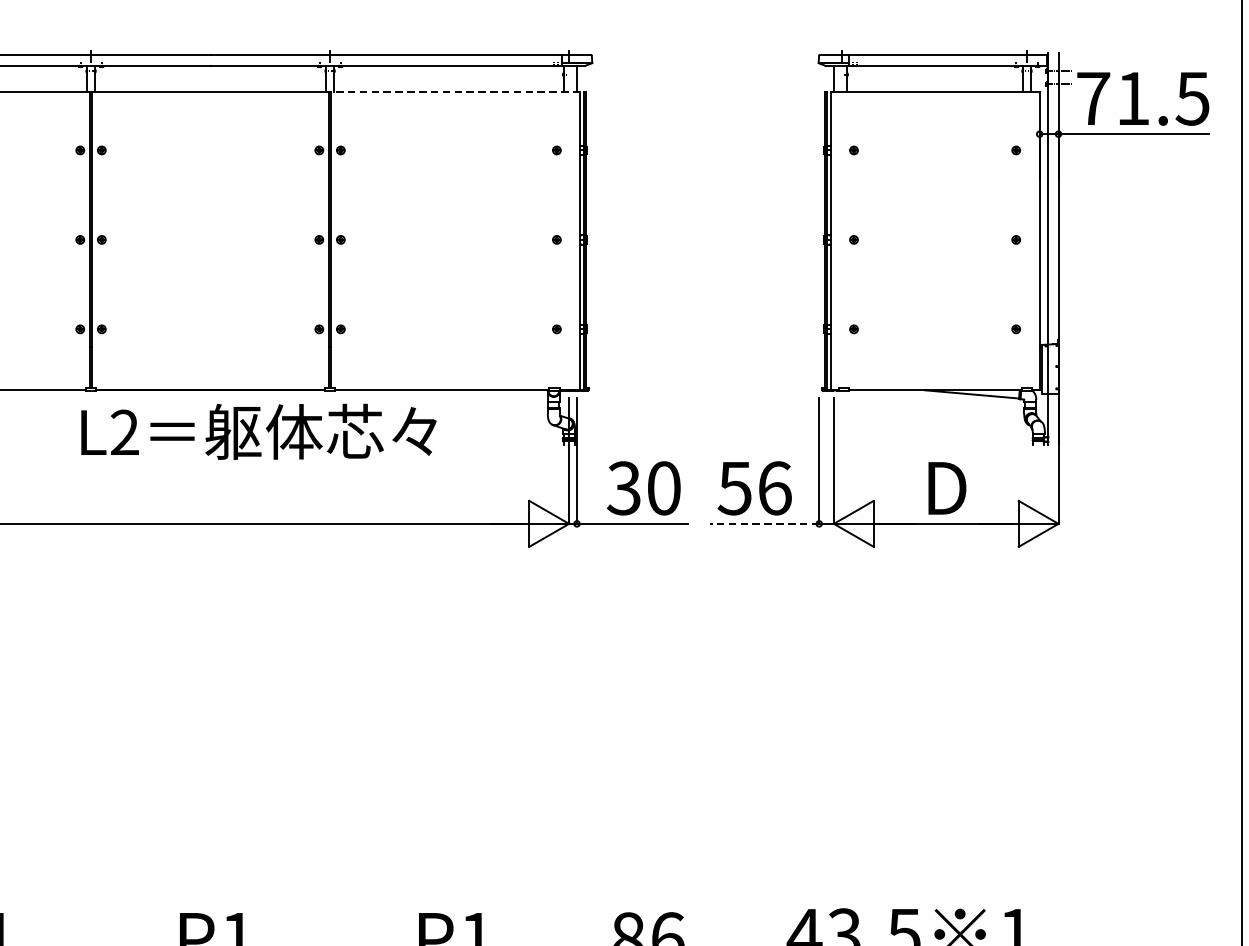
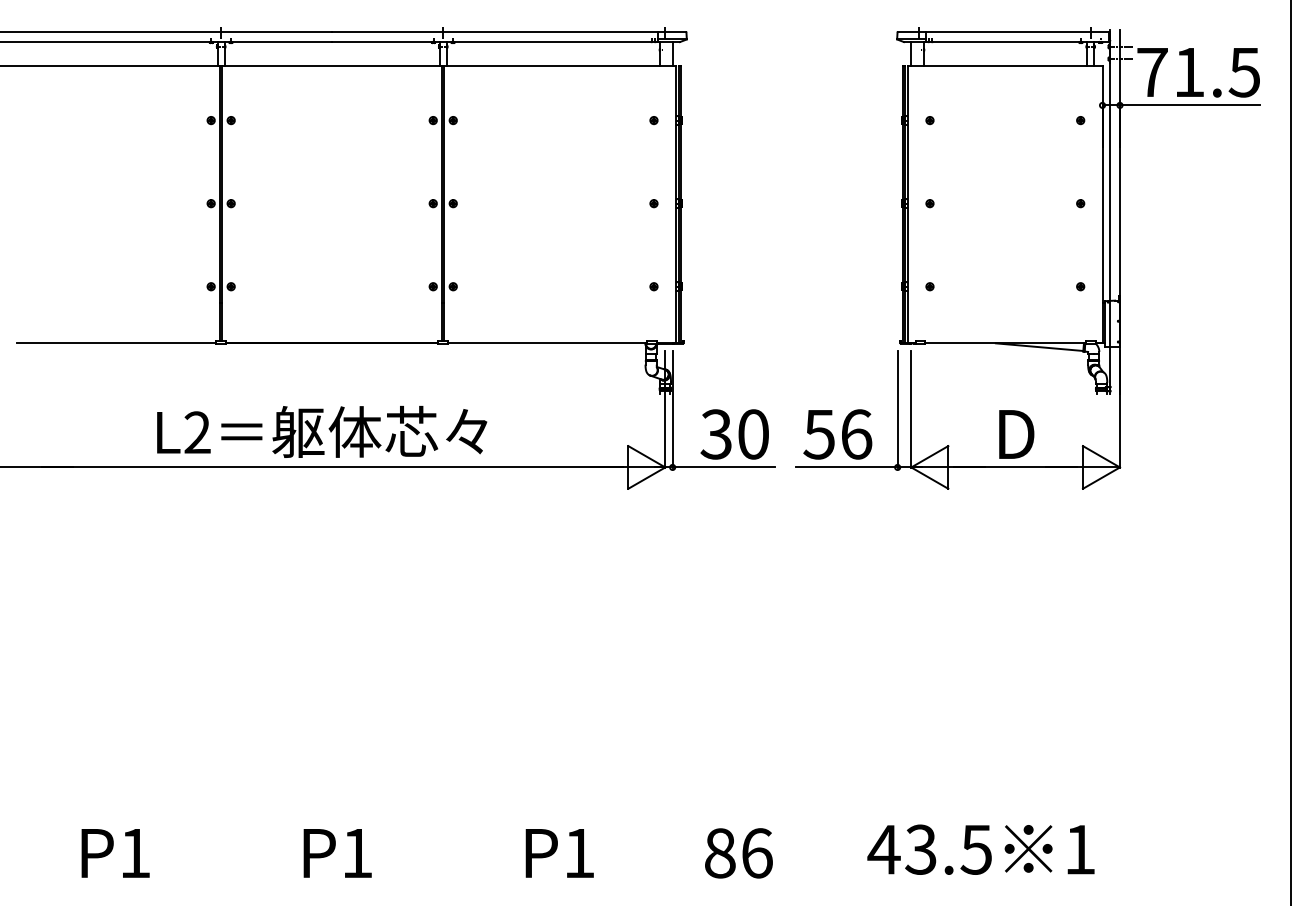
line: (456, 92) -> (560, 66), dashed -> solid
text: (259, 431) -> (322, 431), moved
line: (765, 523) -> (847, 467), dashed -> solid

